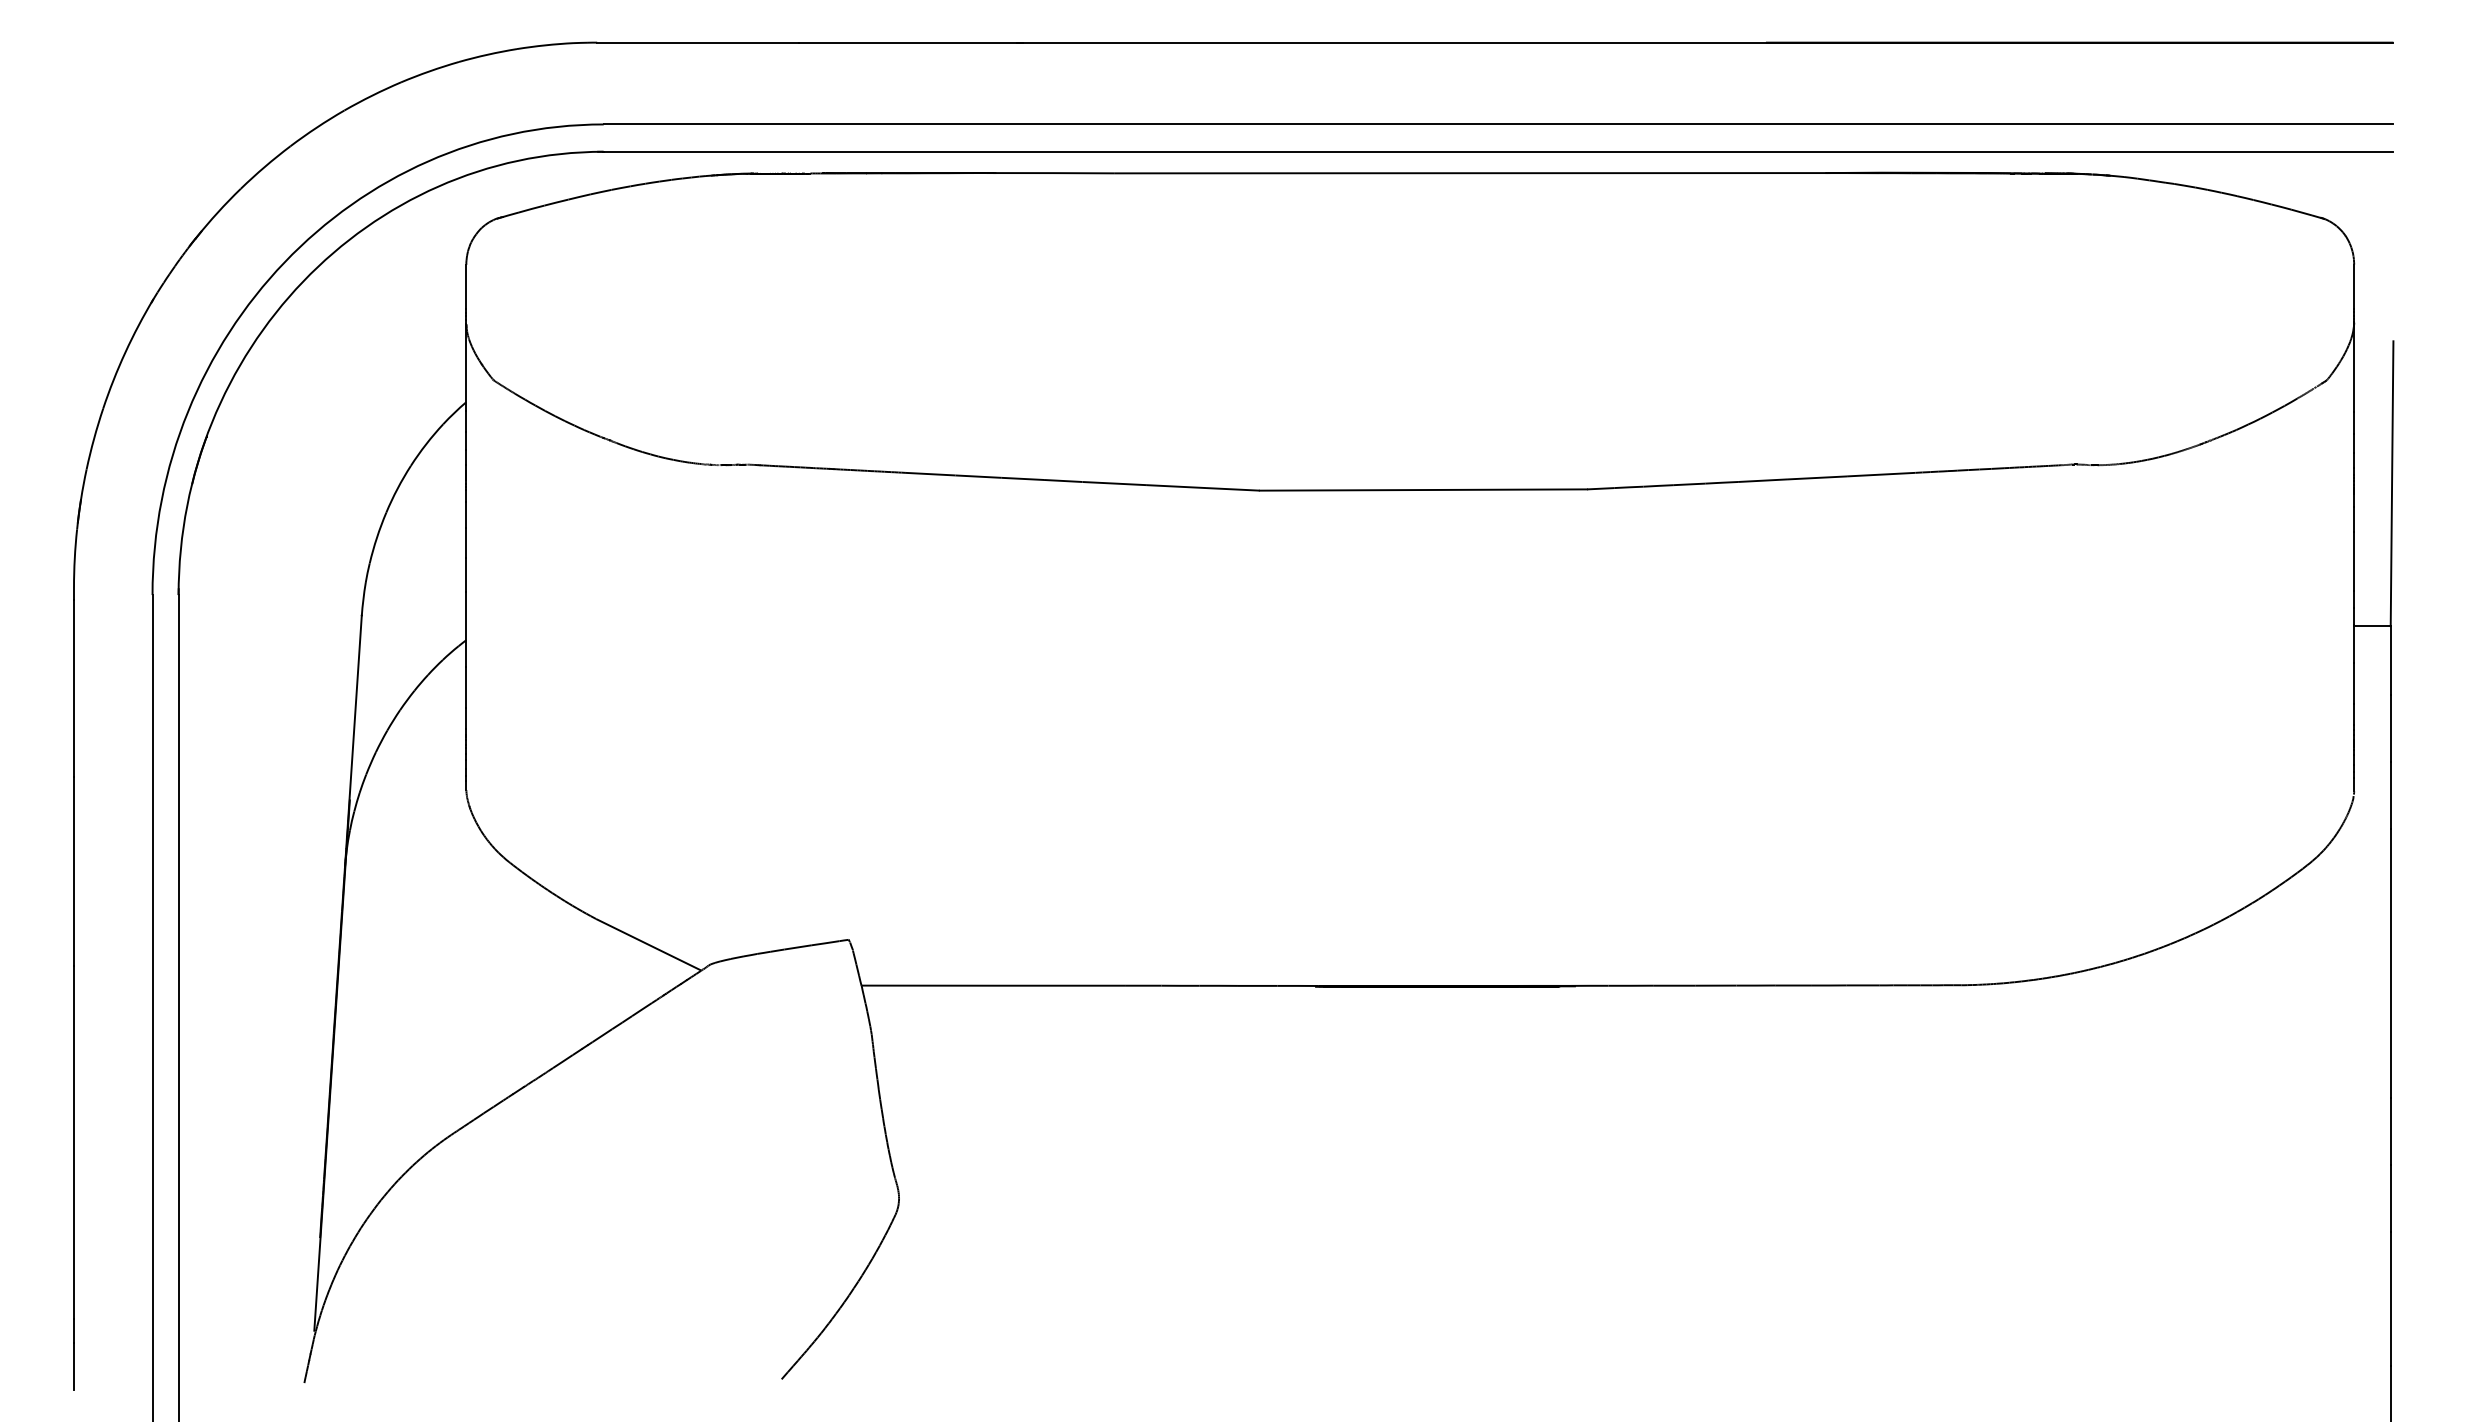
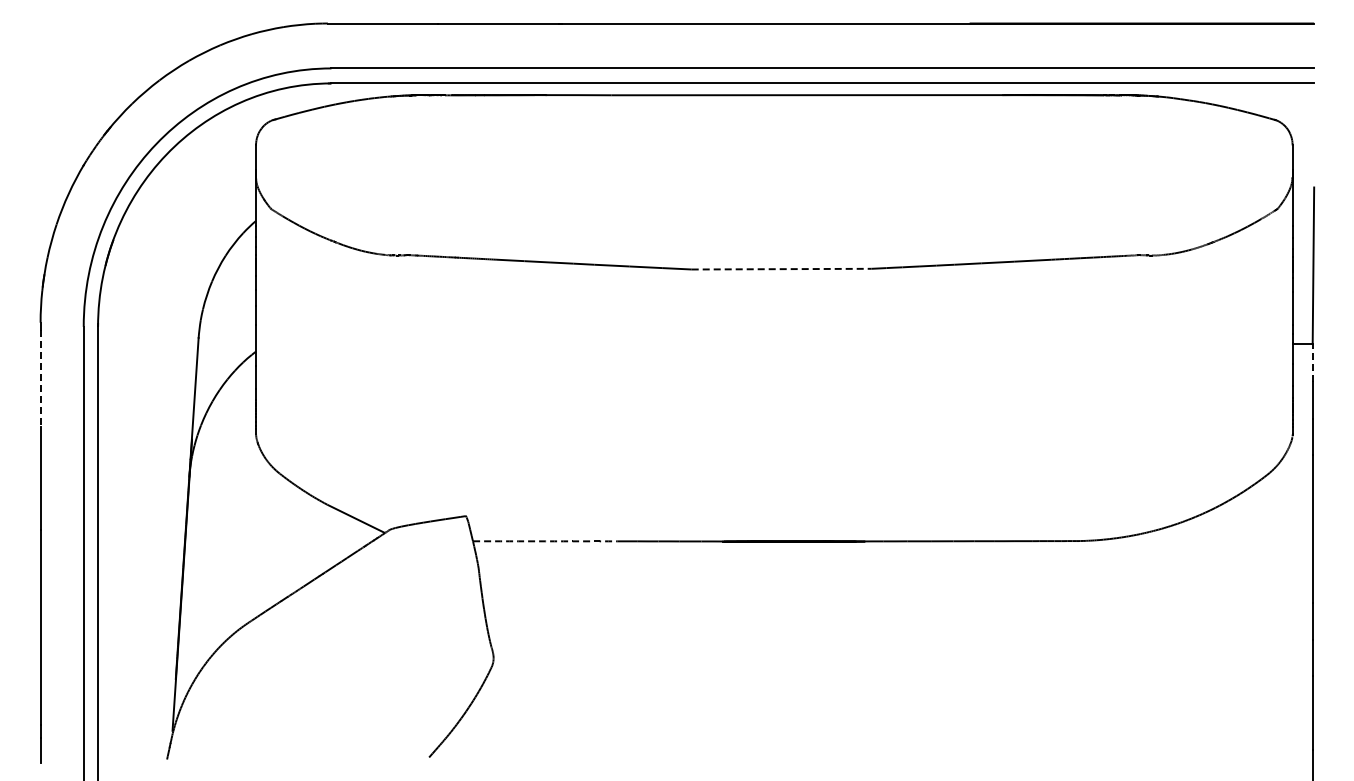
line: (1423, 490) -> (781, 269), solid -> dashed
line: (2390, 660) -> (1312, 362), solid -> dashed
line: (73, 689) -> (40, 378), solid -> dashed
arc: (993, 986) -> (545, 541), solid -> dashed

